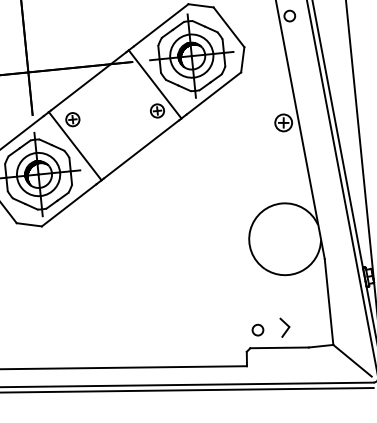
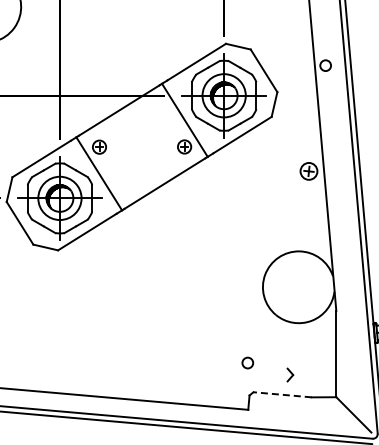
part: (285, 326) -> (290, 374), size x0.7
circle: (257, 329) -> (247, 362), moved
line: (279, 347) -> (282, 394), solid -> dashed

